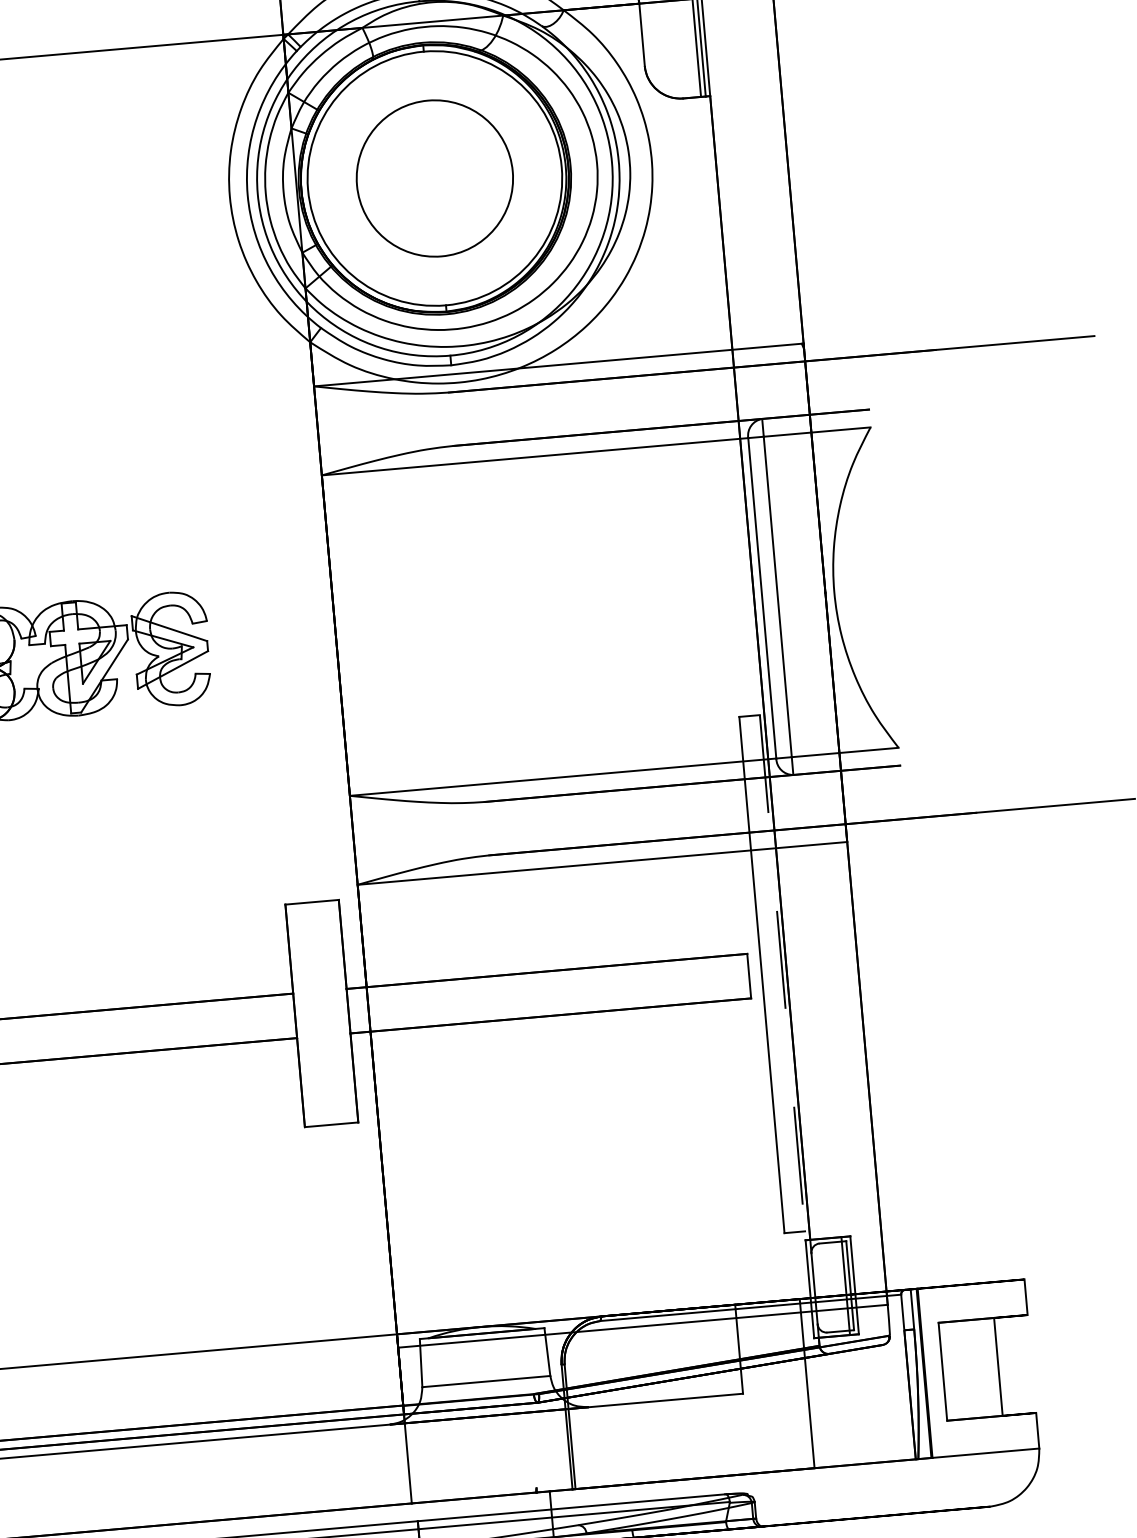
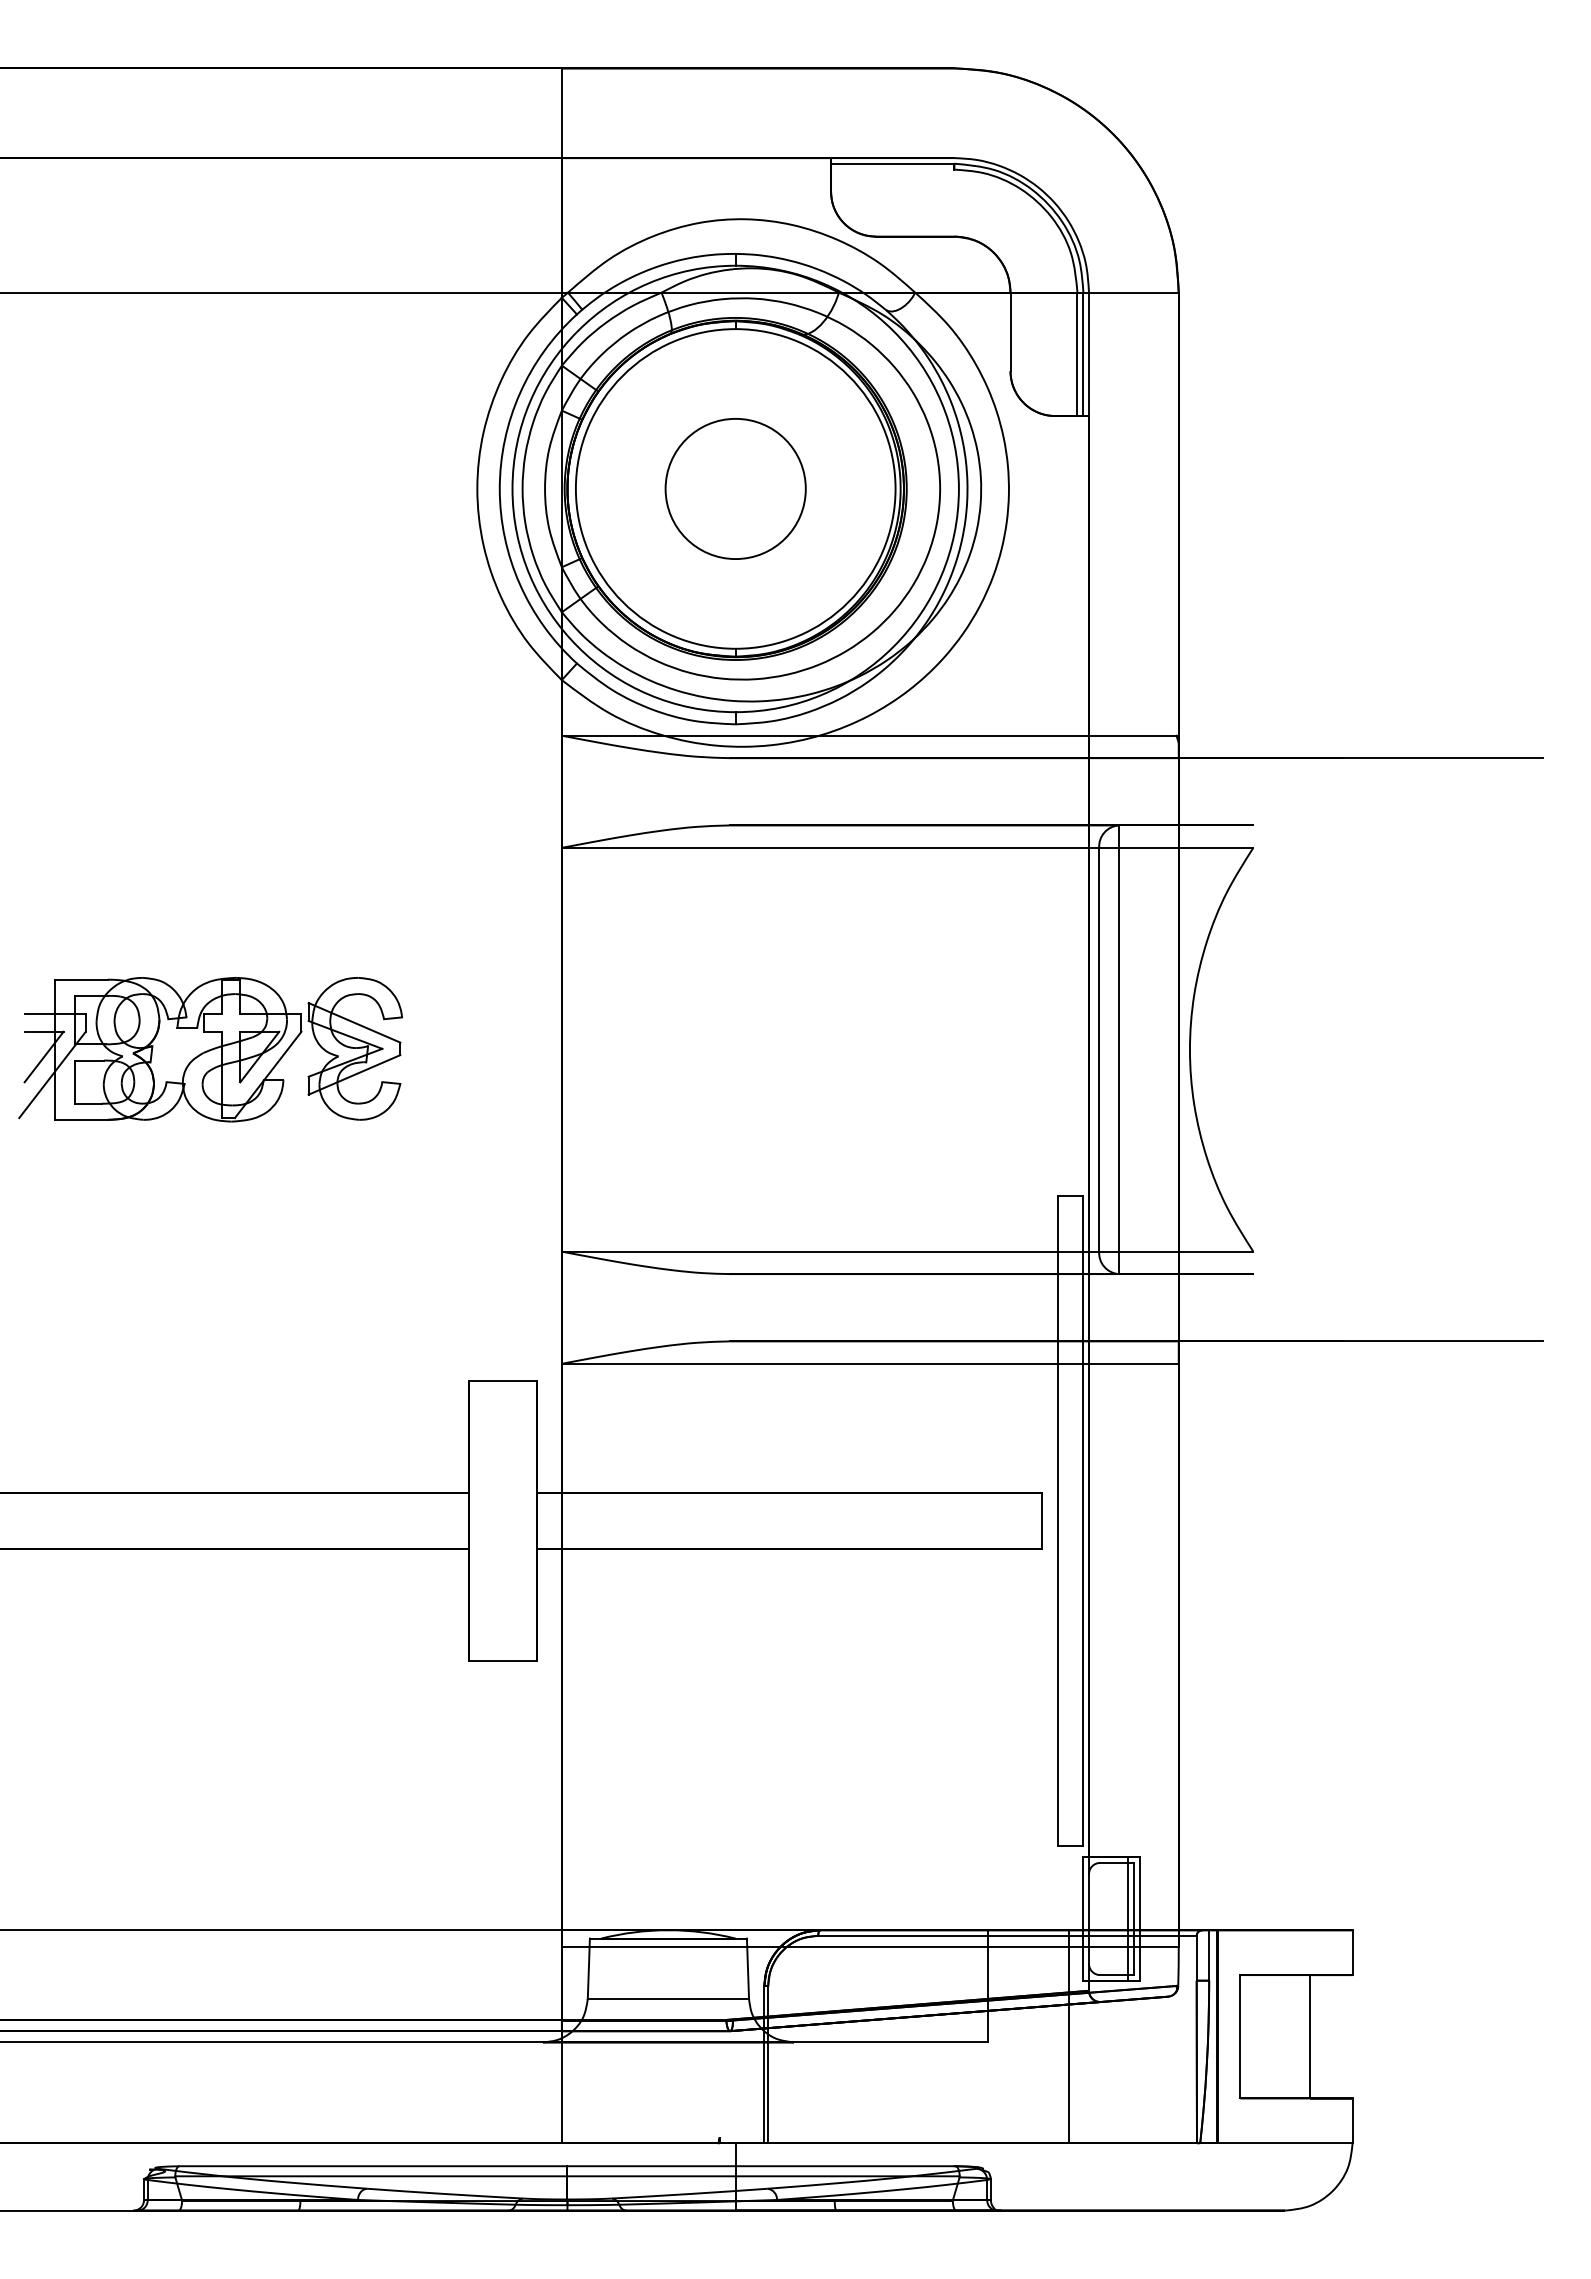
circle: (434, 178) -> (735, 488), size x0.71
line: (782, 973) -> (1083, 1521), dashed -> solid

